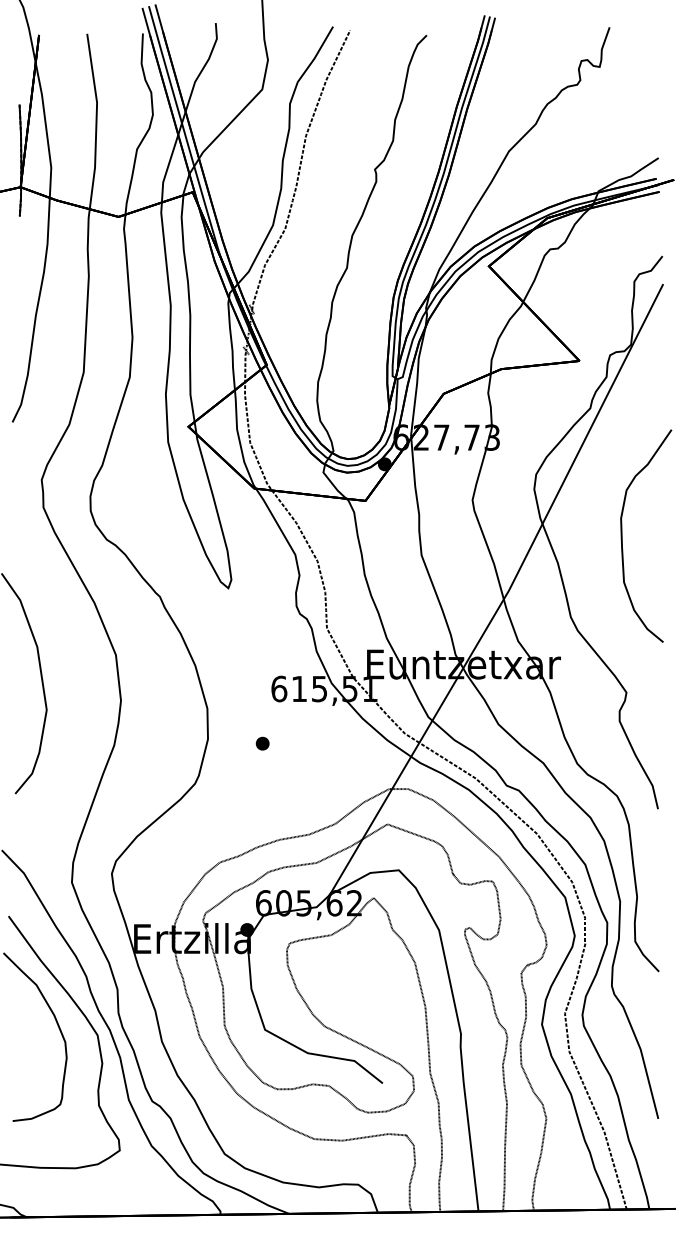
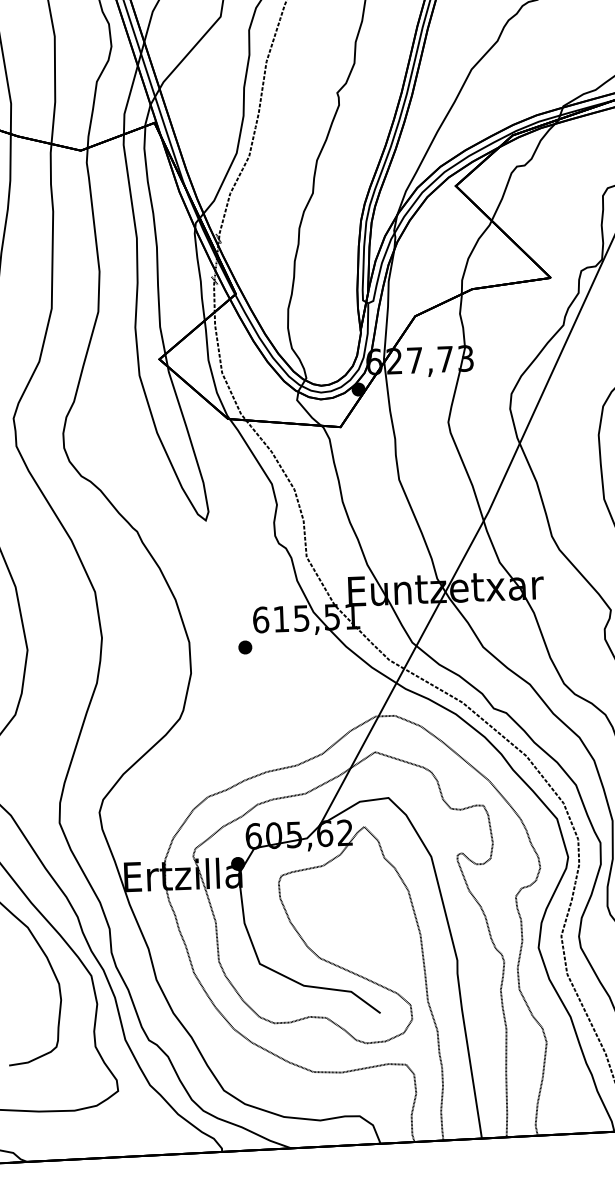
part: (262, 743) -> (245, 647), moved

